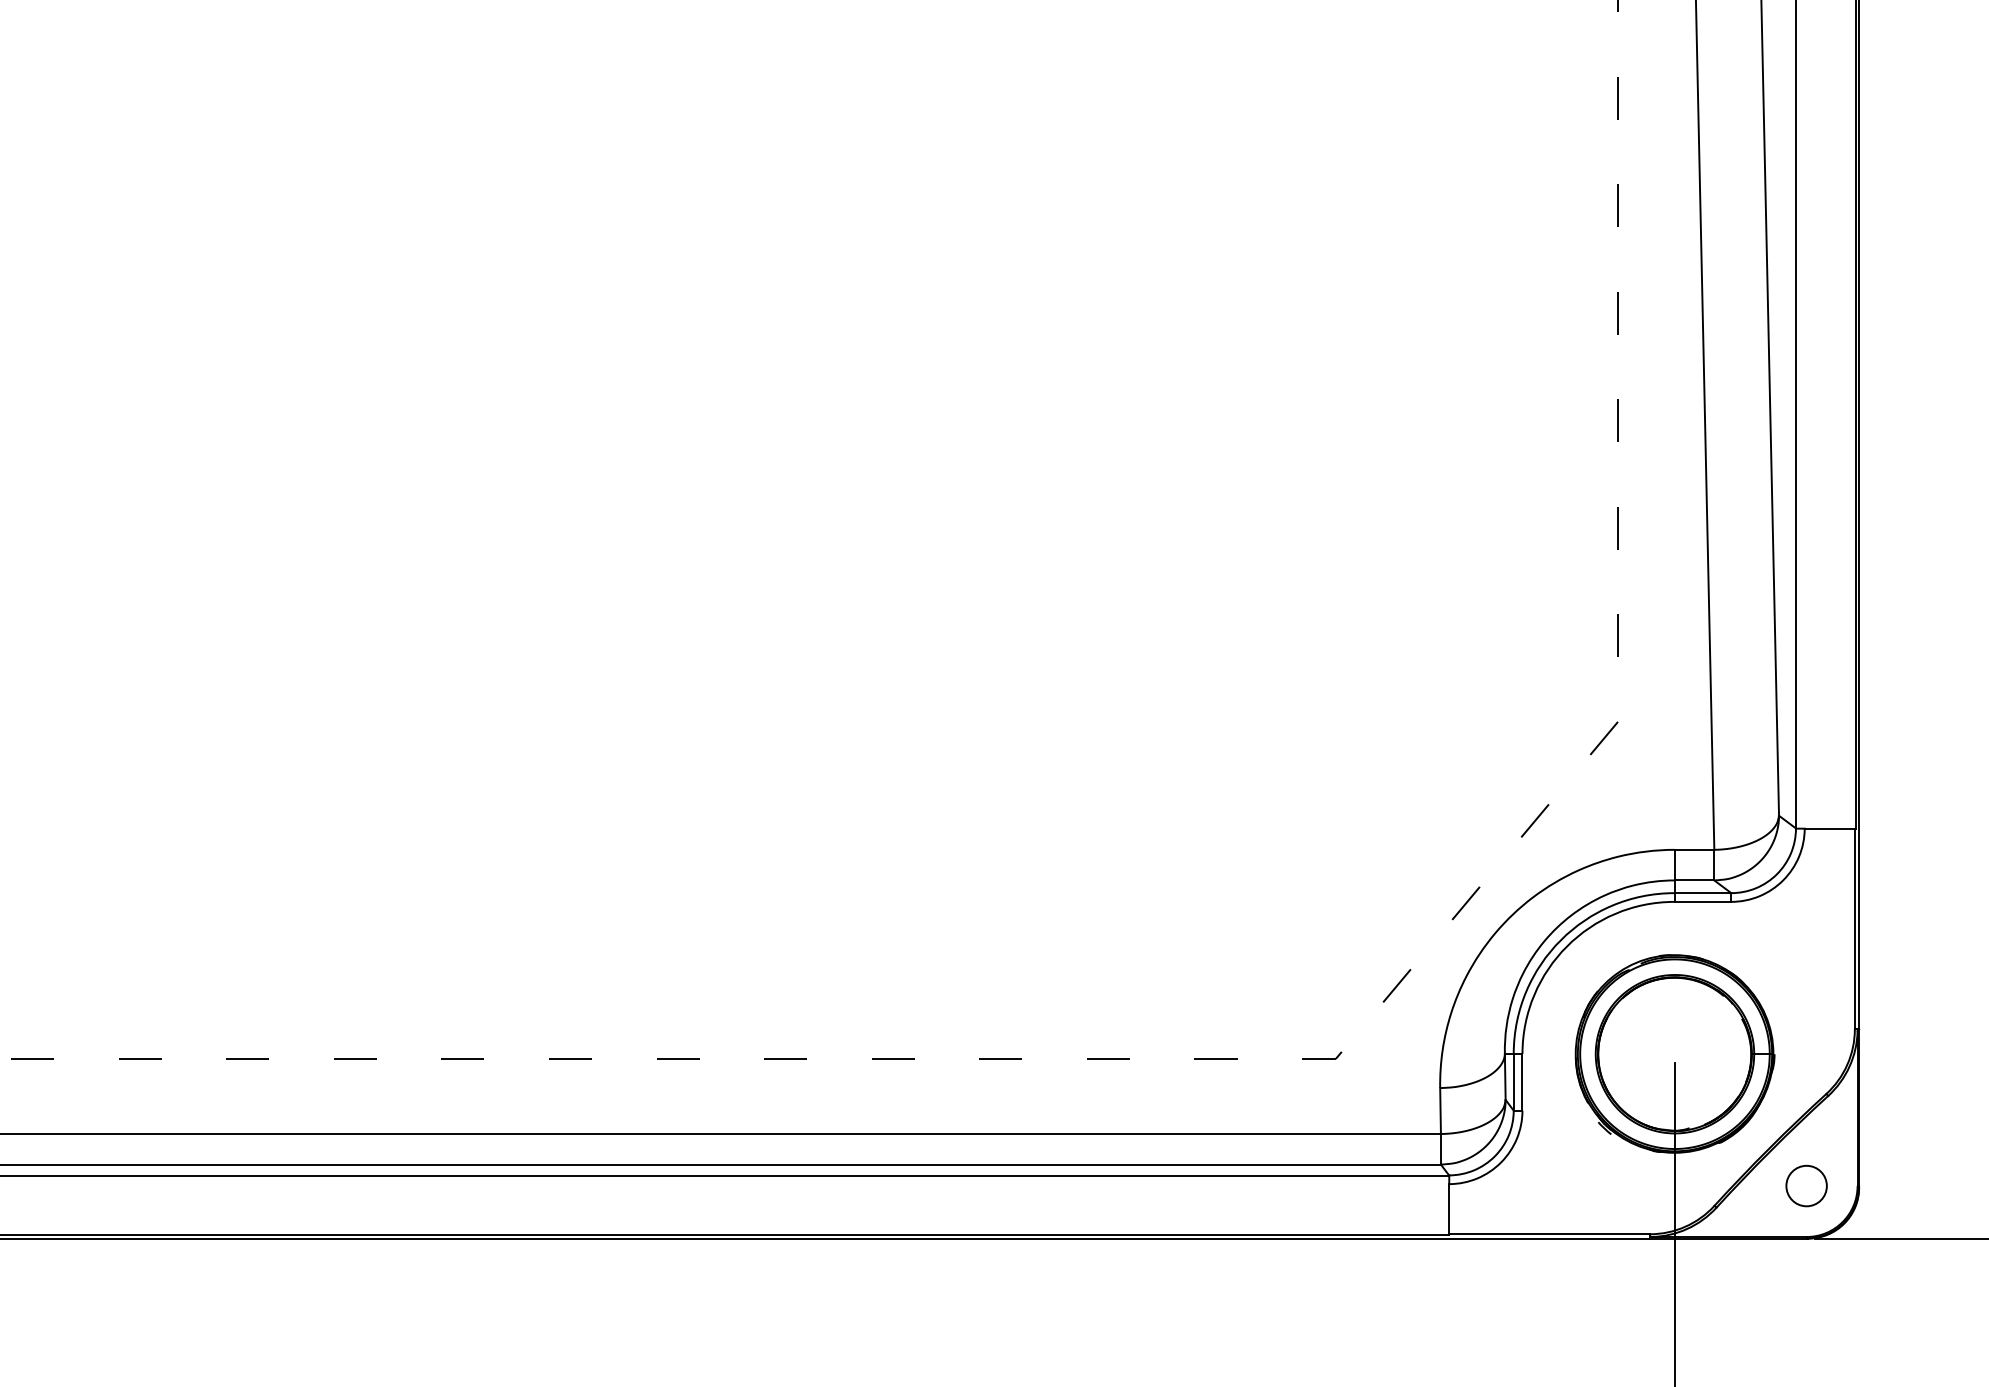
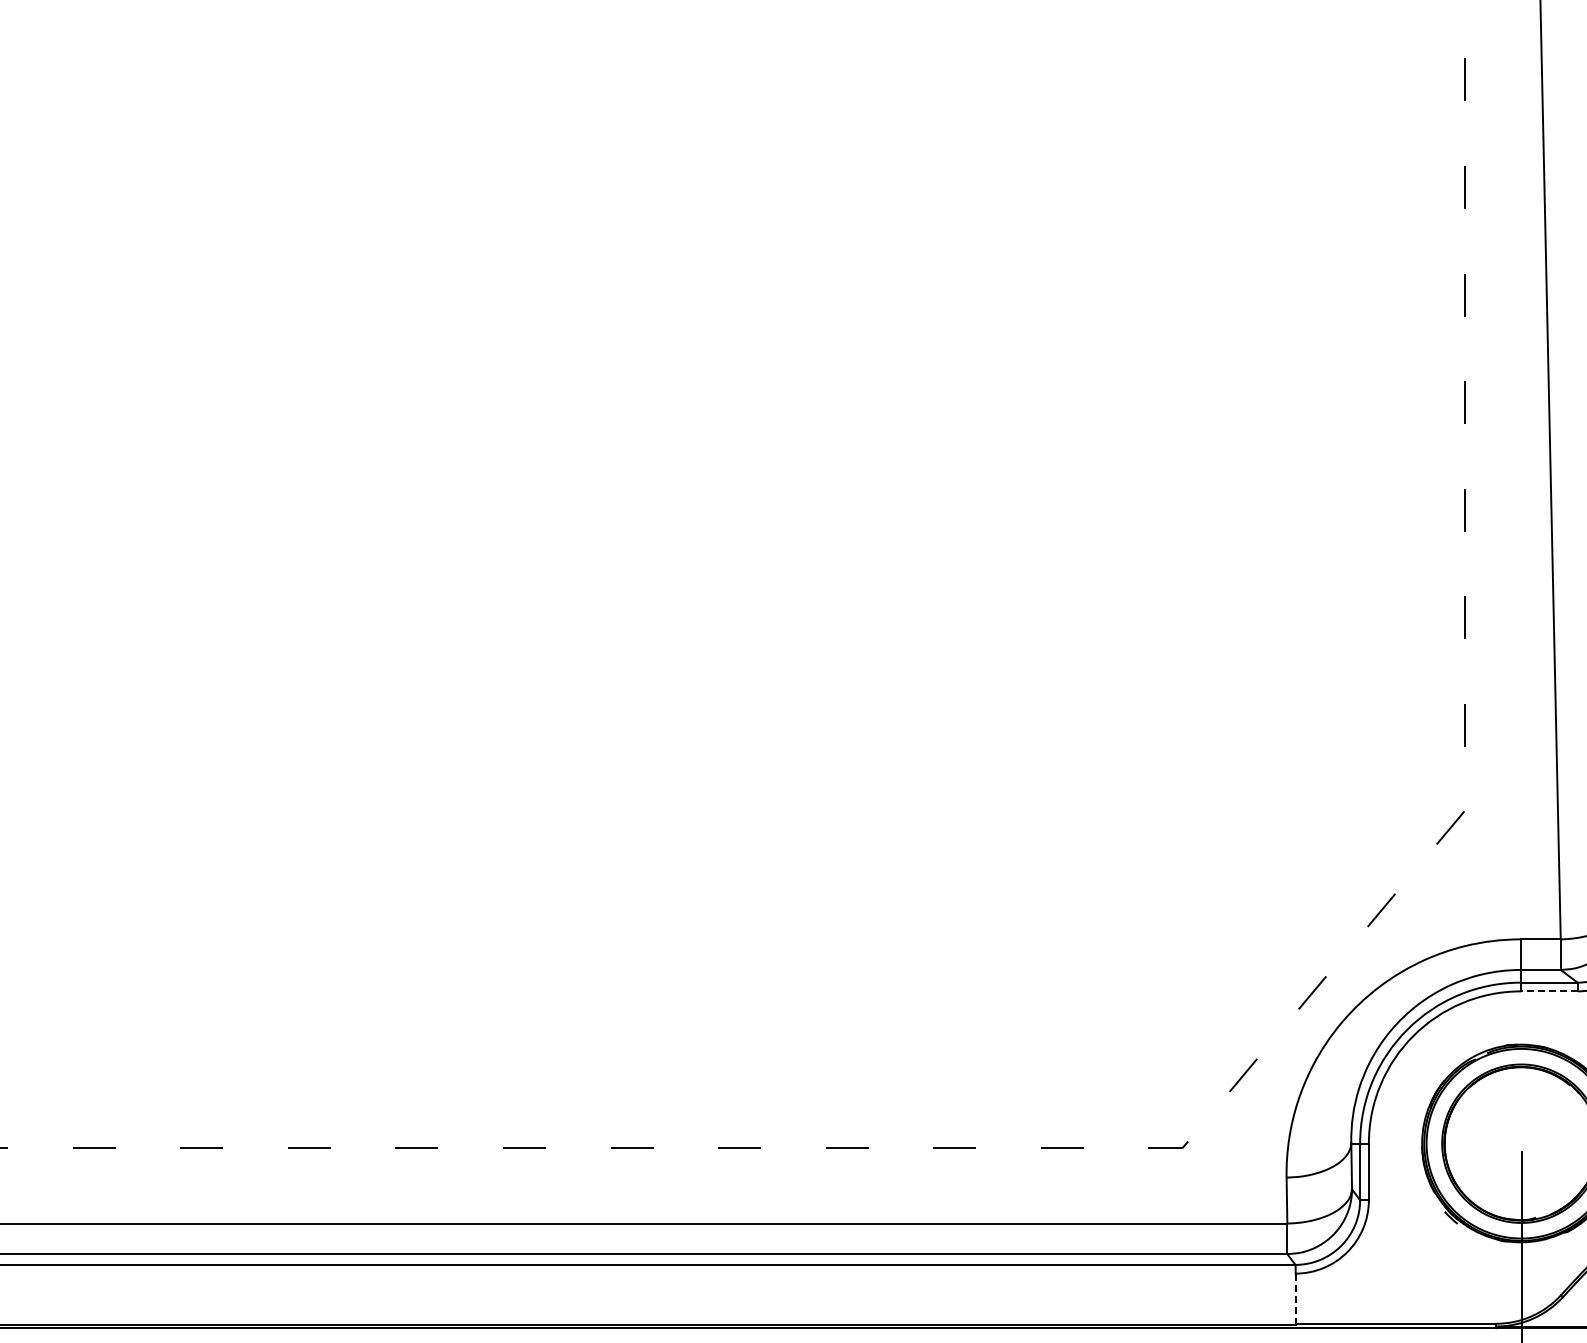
line: (1702, 901) -> (1548, 991), solid -> dashed
line: (1449, 1209) -> (1295, 1299), solid -> dashed

